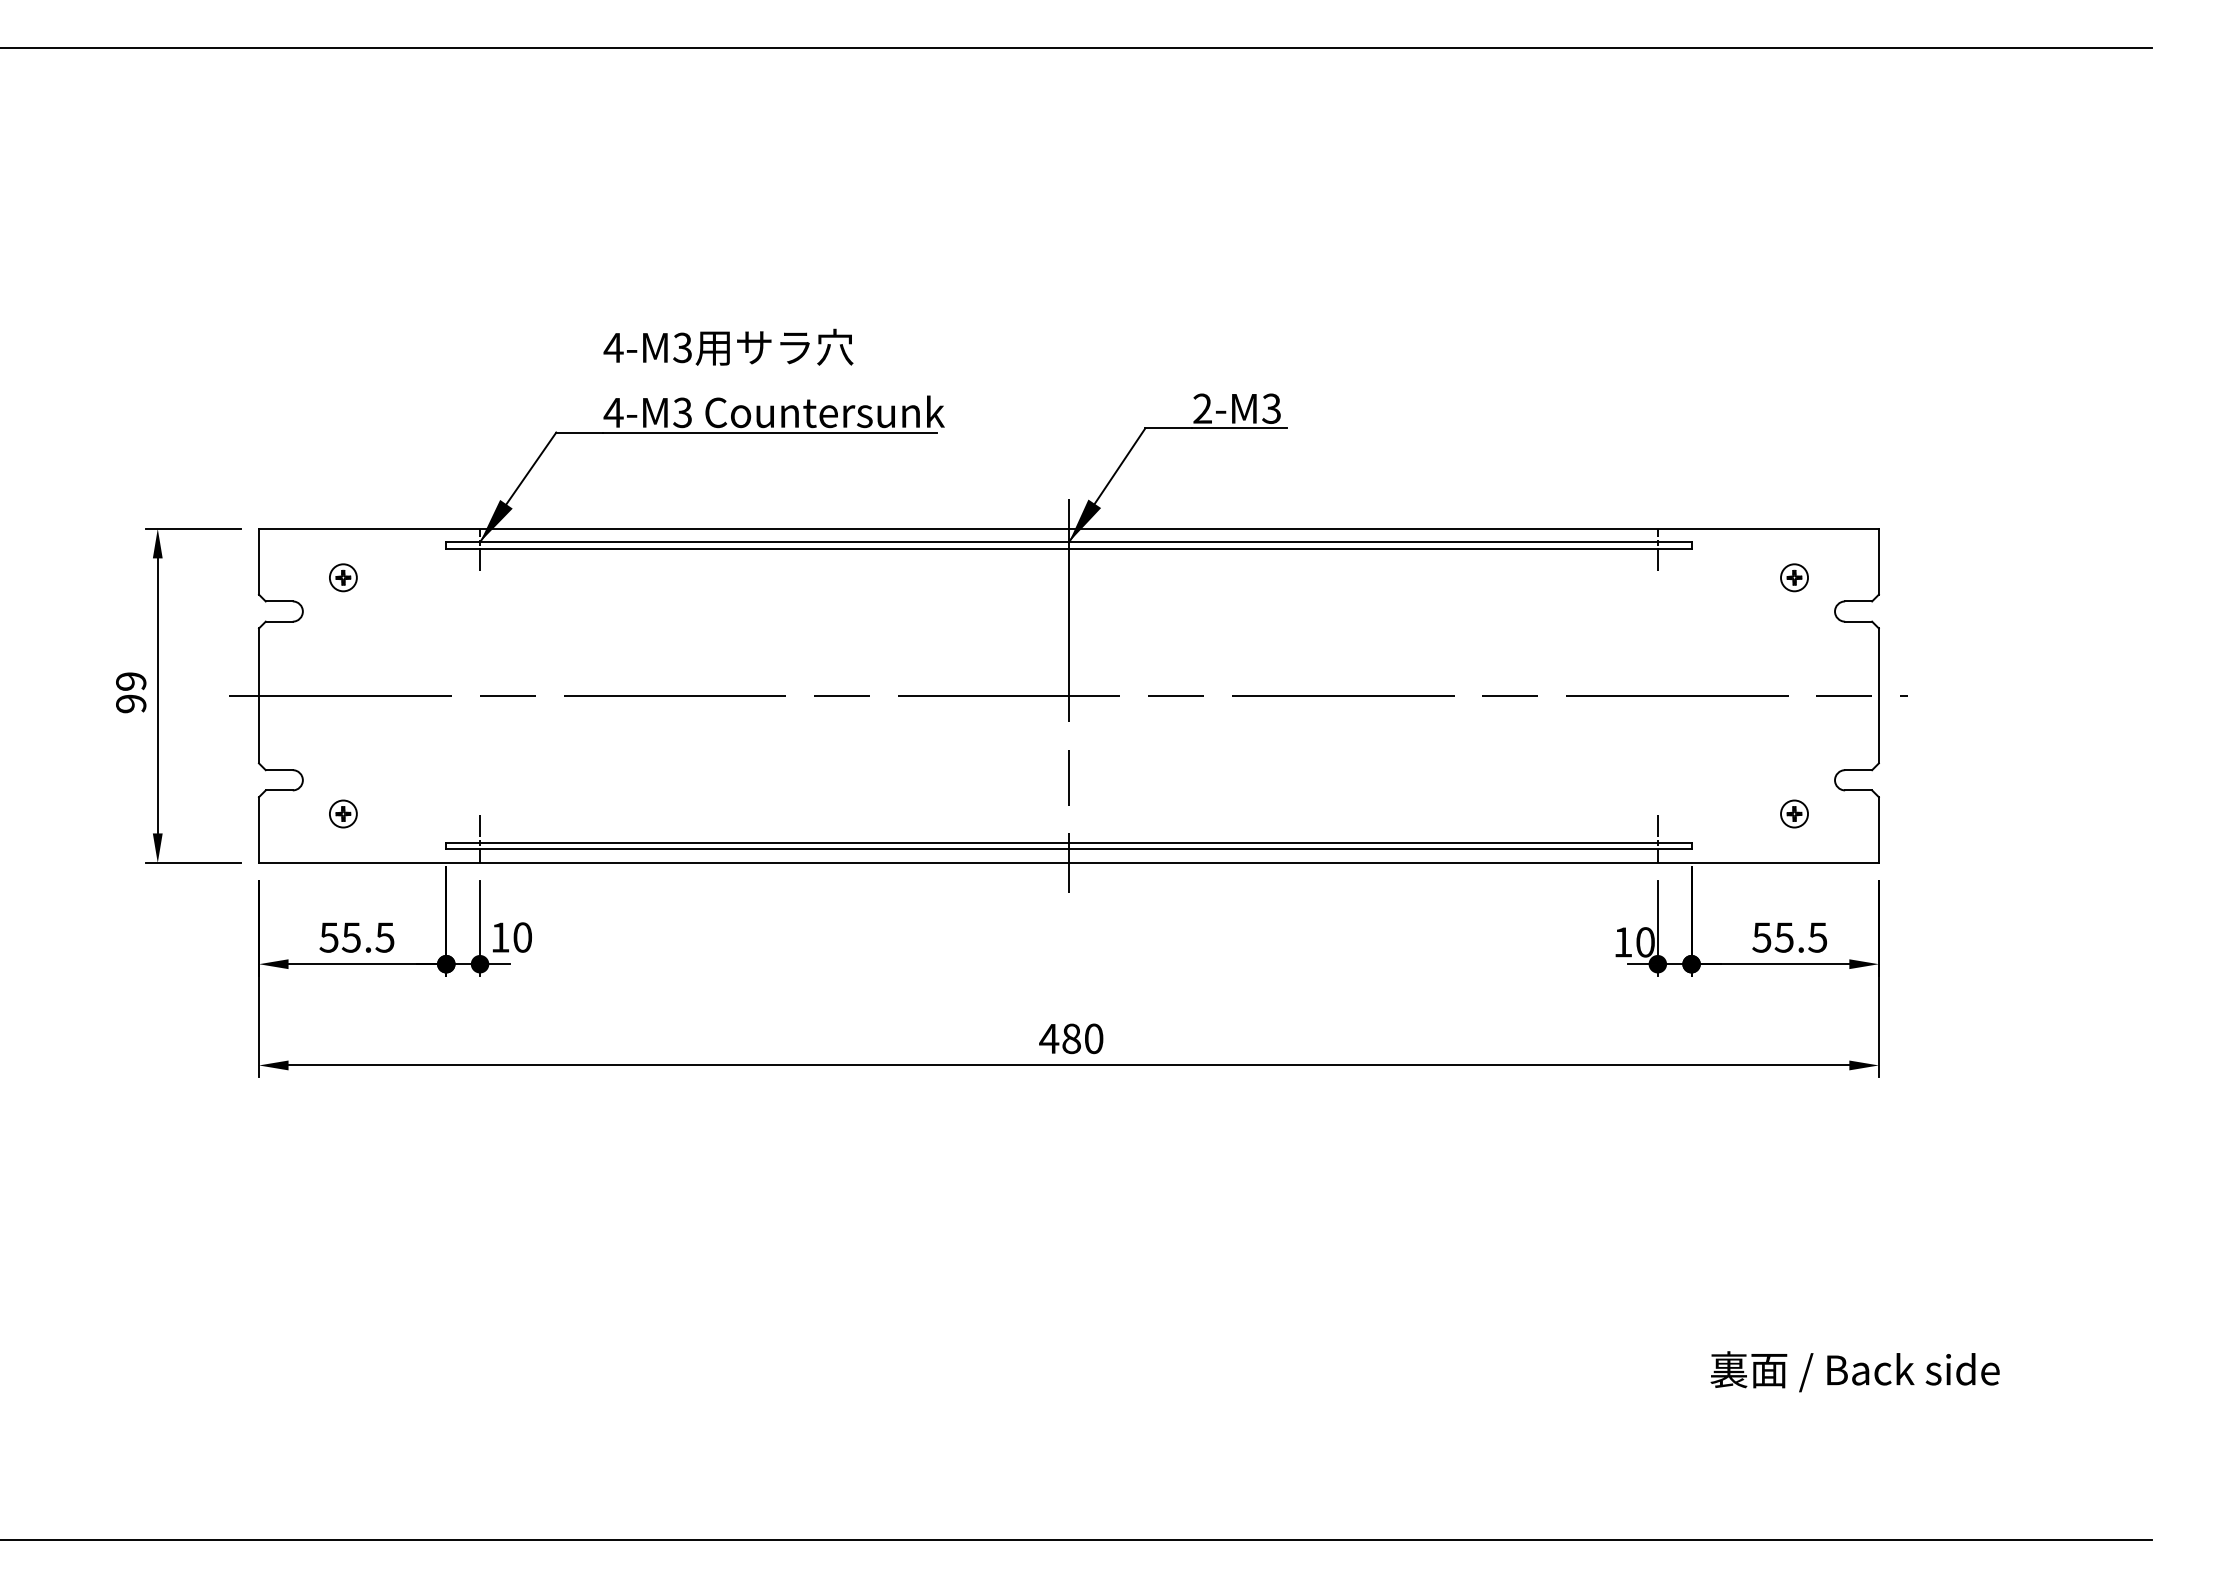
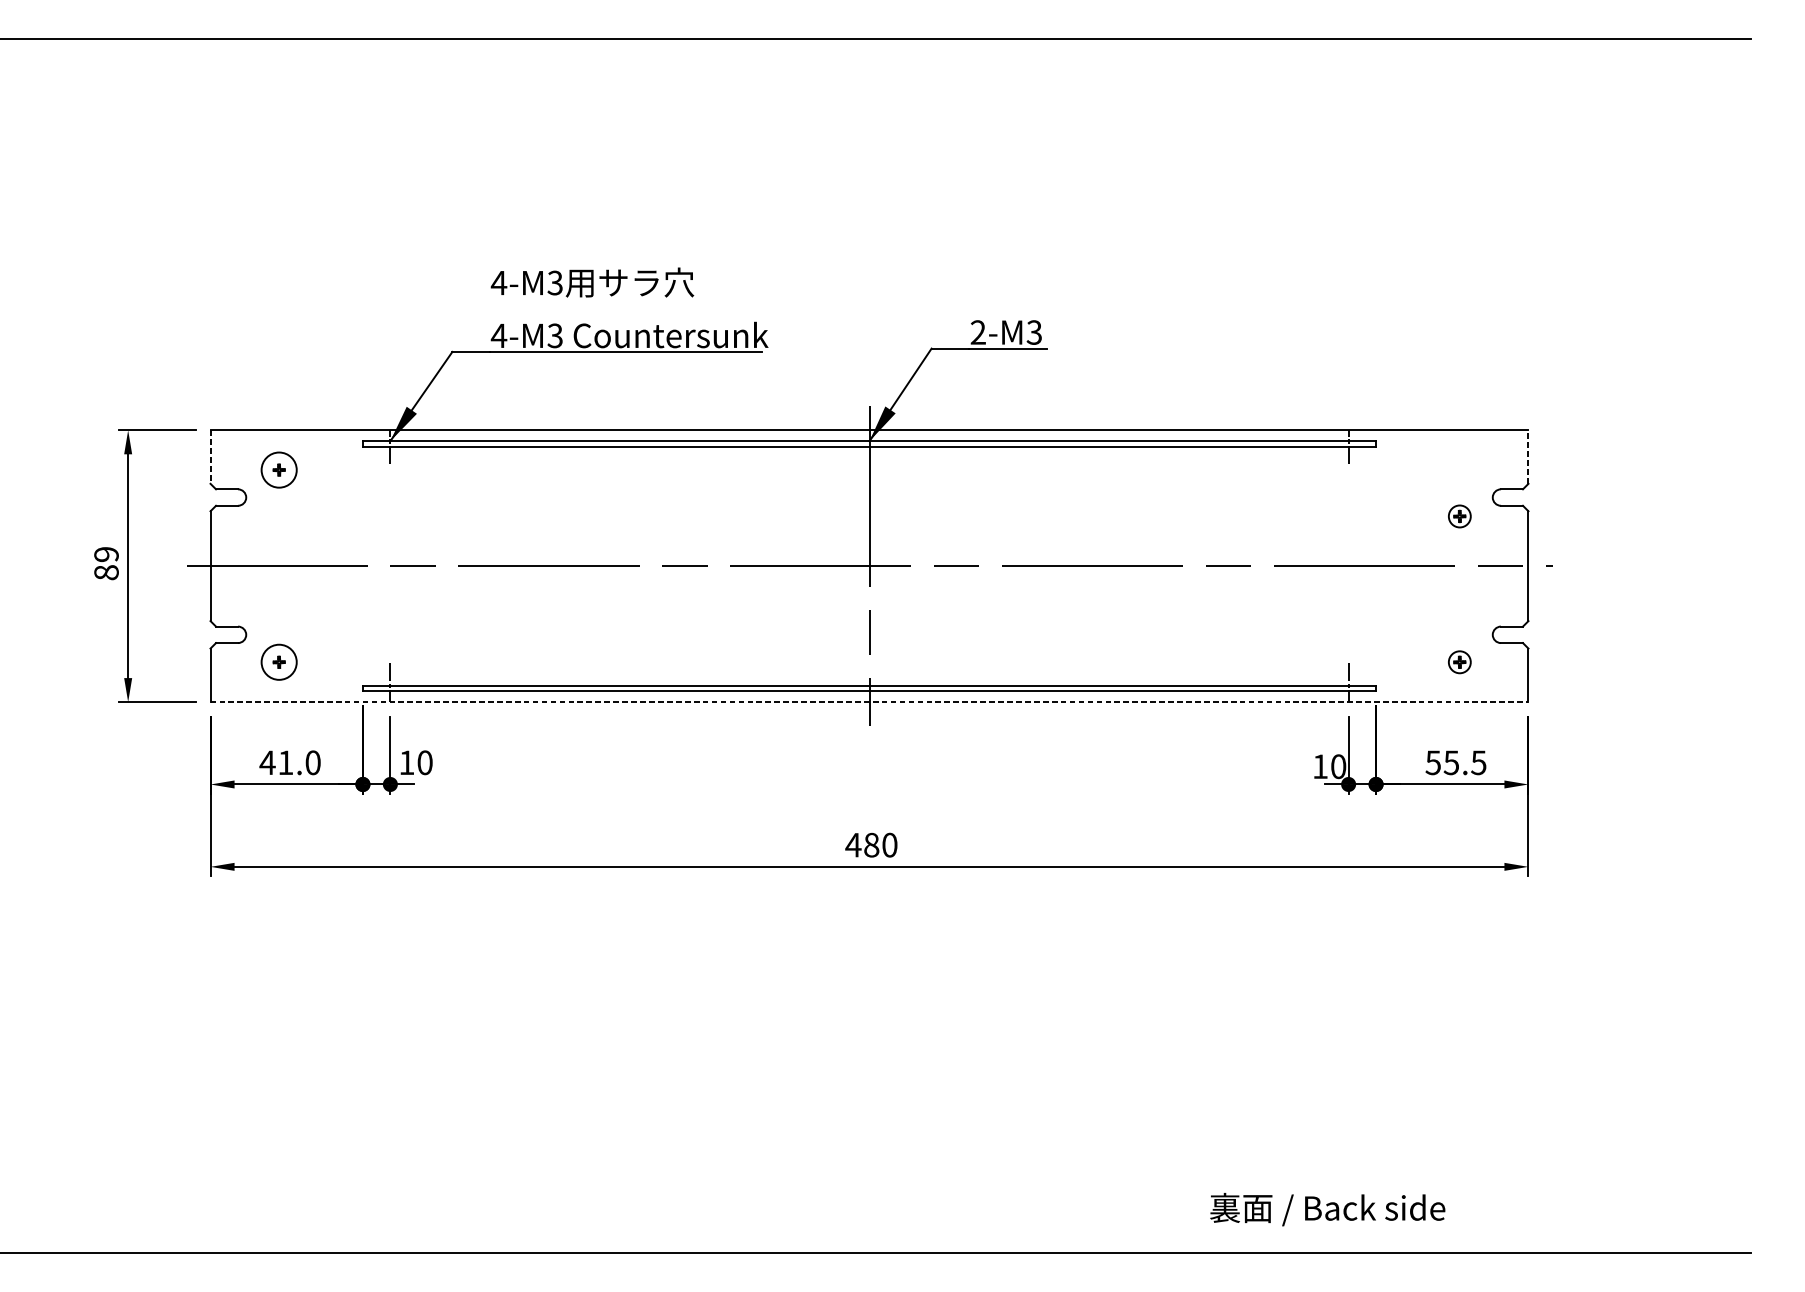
line: (259, 561) -> (210, 456), solid -> dashed
line: (1878, 561) -> (1528, 456), solid -> dashed
circle: (342, 577) -> (278, 469), size x1.6
part: (1794, 577) -> (1459, 516), moved
text: (131, 703) -> (106, 572), 99 -> 89
circle: (342, 813) -> (278, 661), size x1.6
line: (1068, 862) -> (869, 701), solid -> dashed
text: (356, 937) -> (289, 762), 55.5 -> 41.0
text: (1854, 1371) -> (1327, 1209), moved

